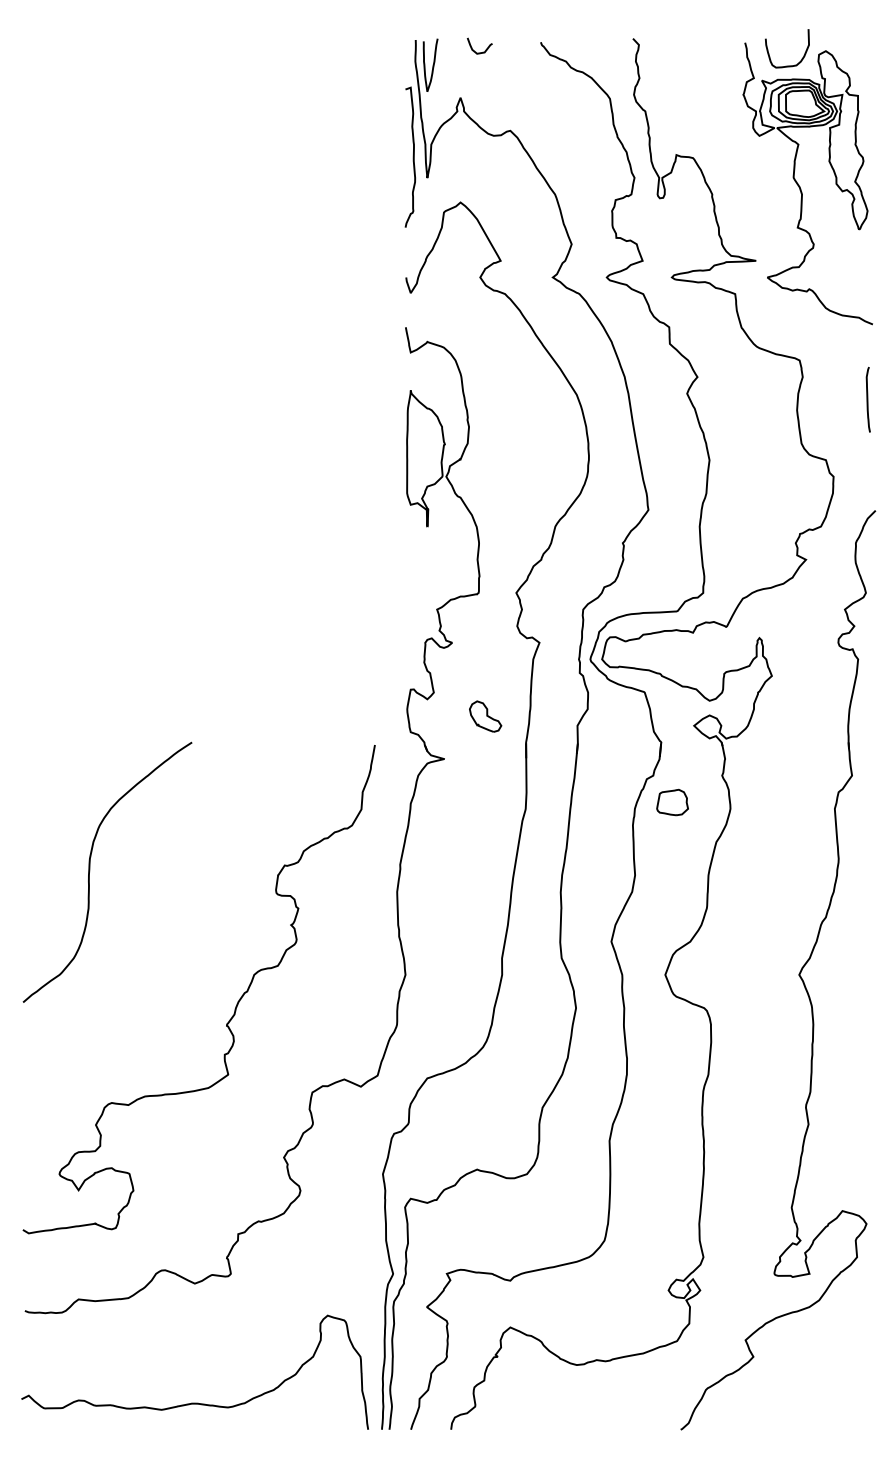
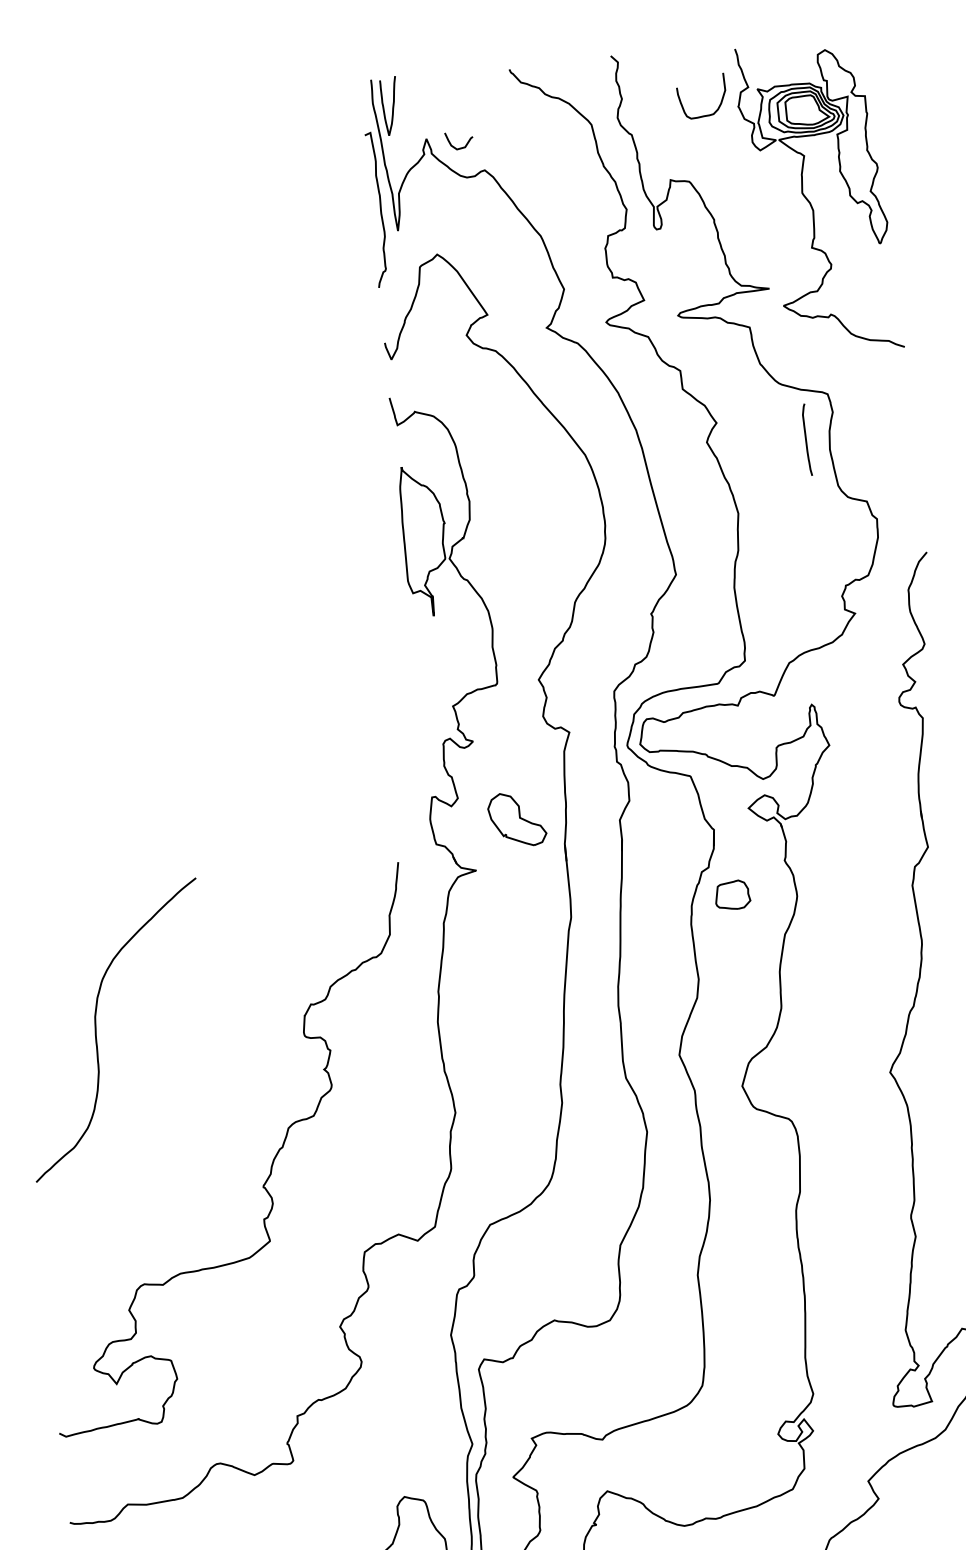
curve: (479, 52) -> (459, 147), moved
curve: (787, 65) -> (703, 115), moved
curve: (867, 399) -> (806, 439), moved
part: (485, 716) -> (517, 819), size x1.6

